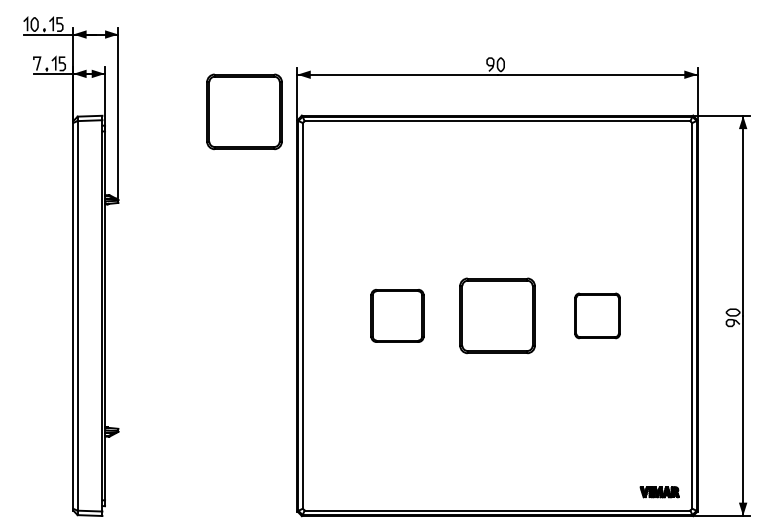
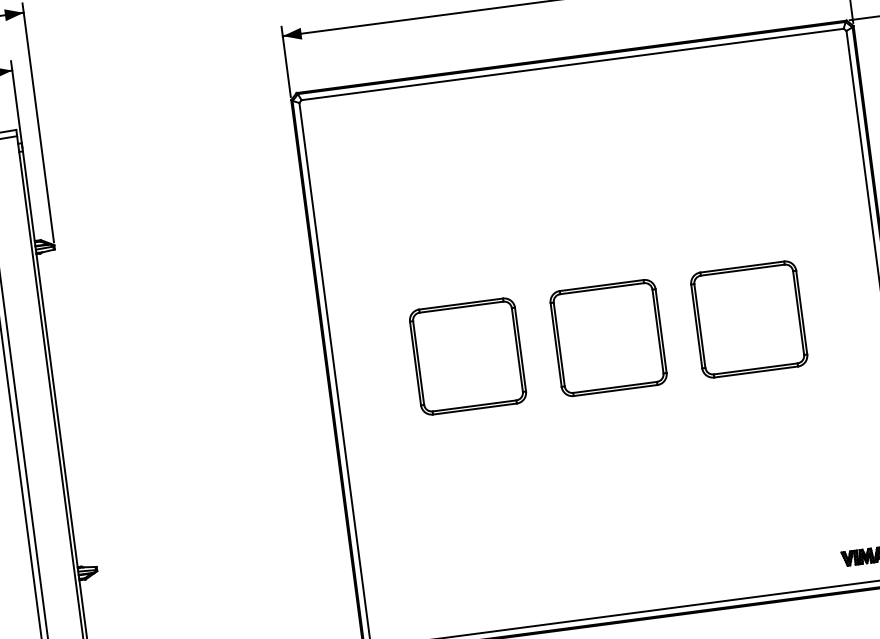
part: (244, 111) -> (215, 97), removed
part: (397, 315) -> (467, 356), size x1.43
part: (597, 315) -> (749, 319), size x1.67

